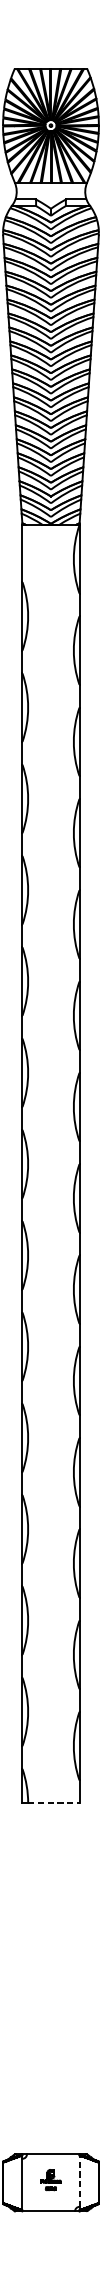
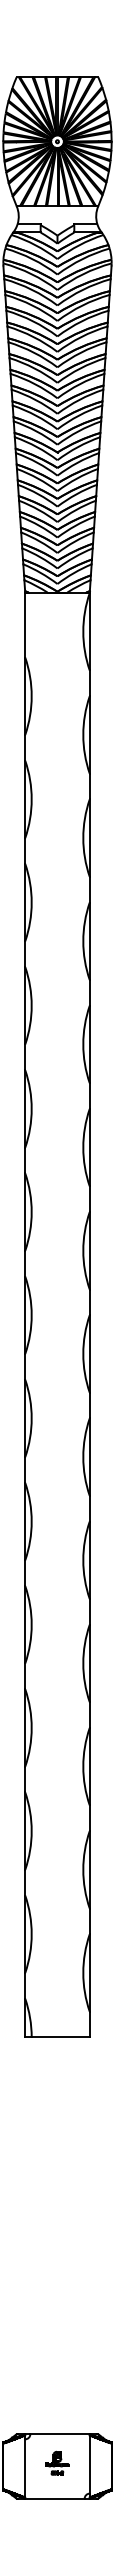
line: (54, 1803) -> (61, 2037), dashed -> solid
line: (79, 2180) -> (89, 2463), dashed -> solid

